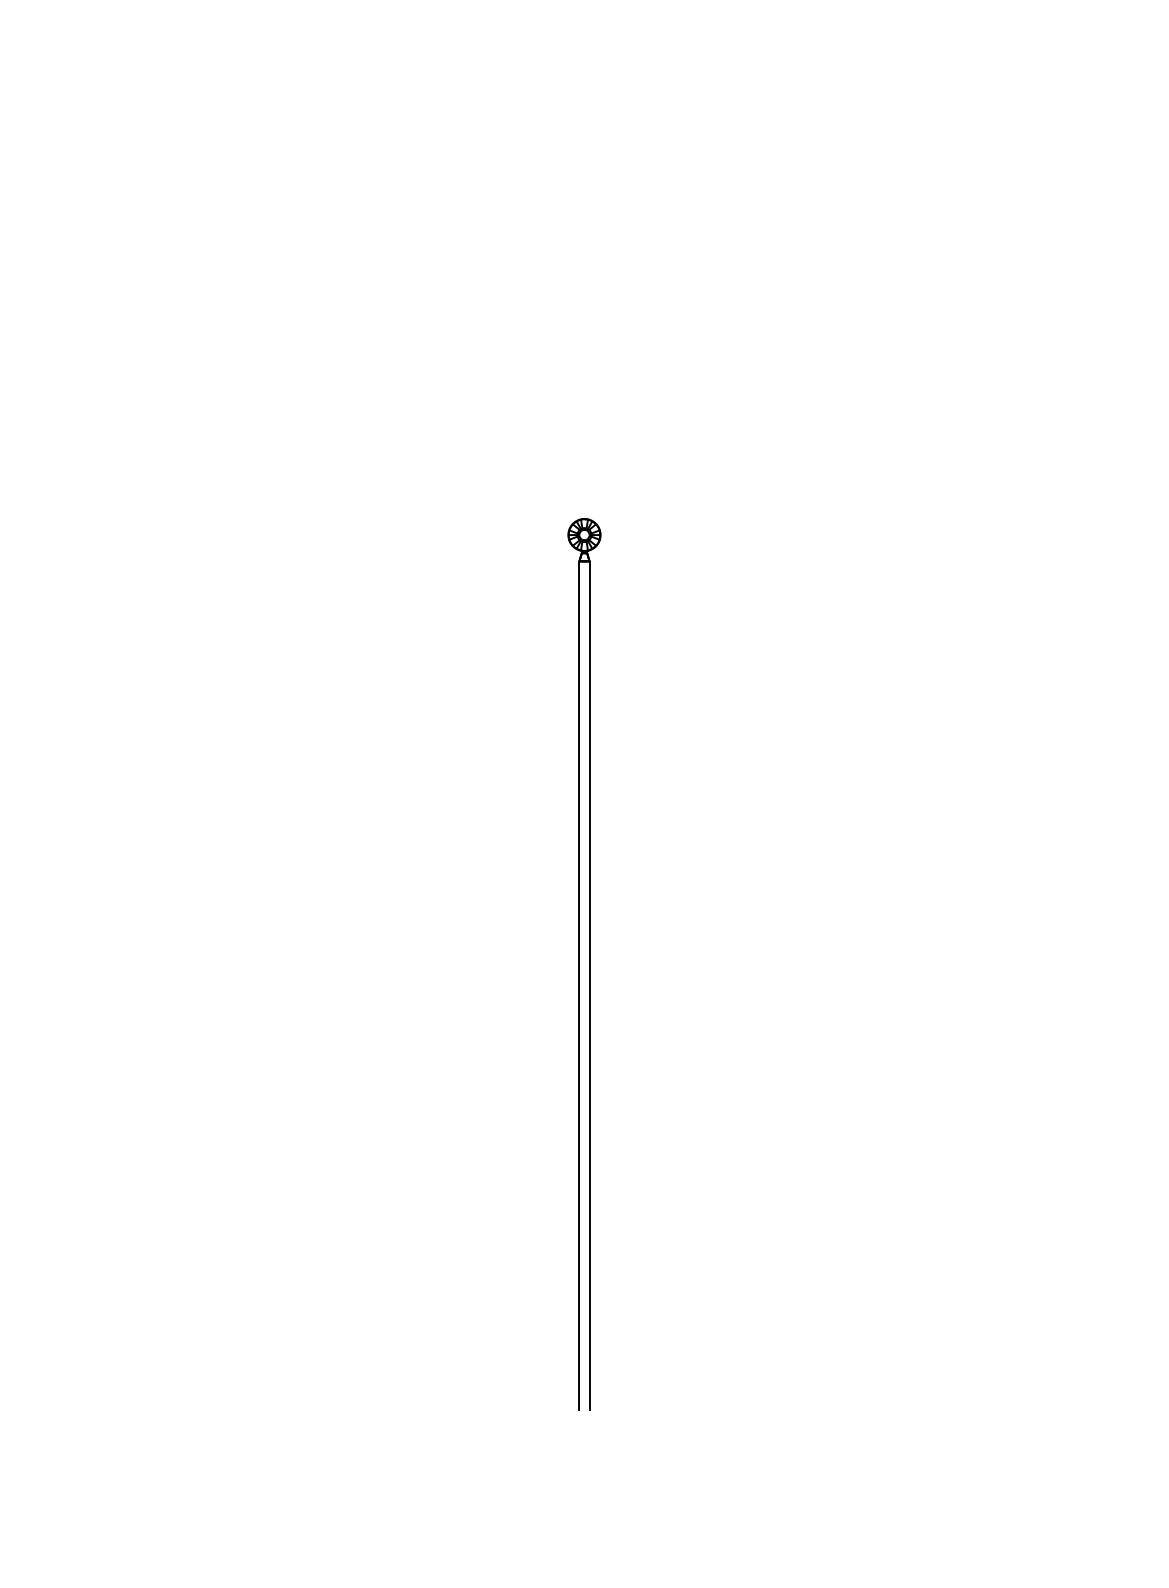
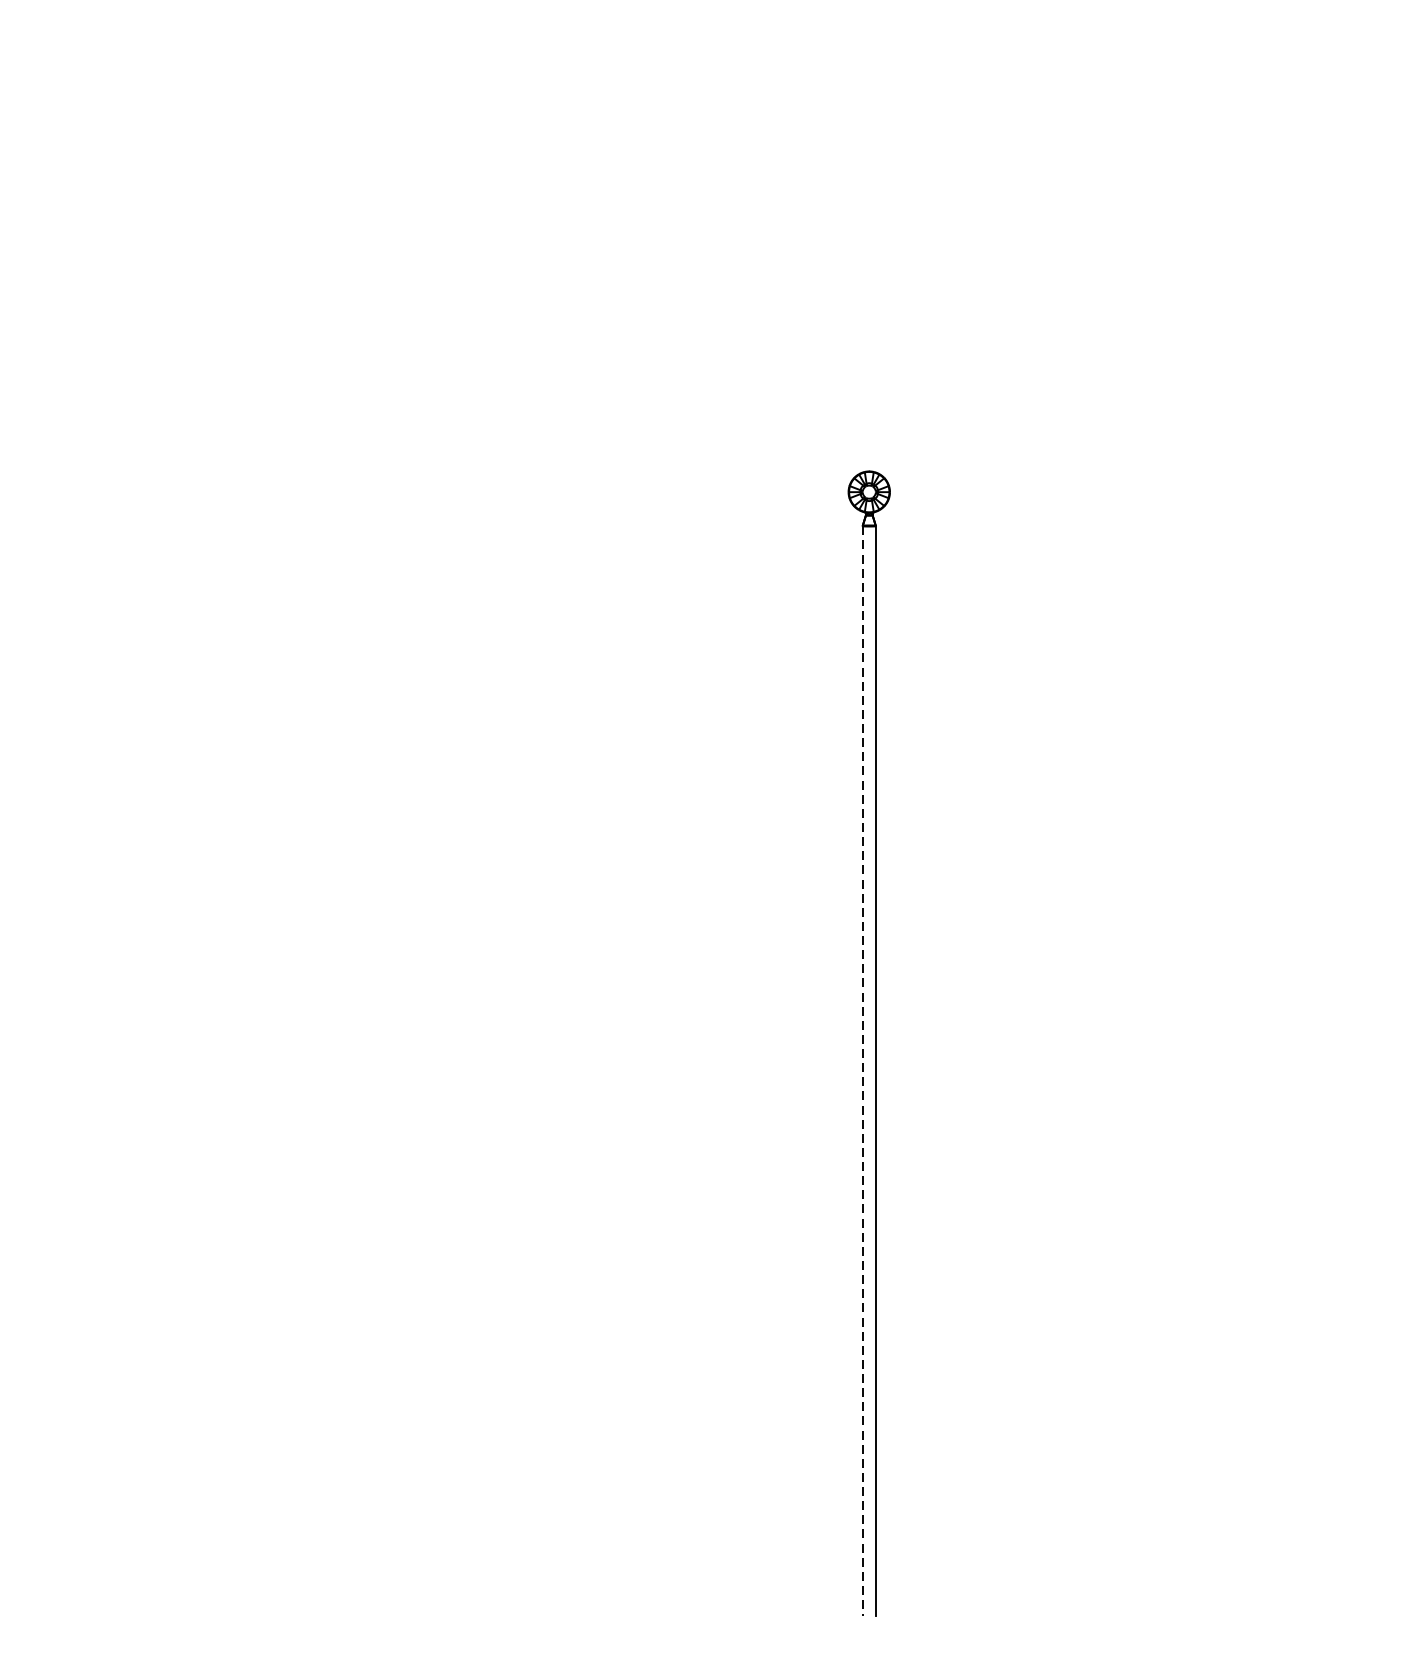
line: (579, 986) -> (862, 1072), solid -> dashed

